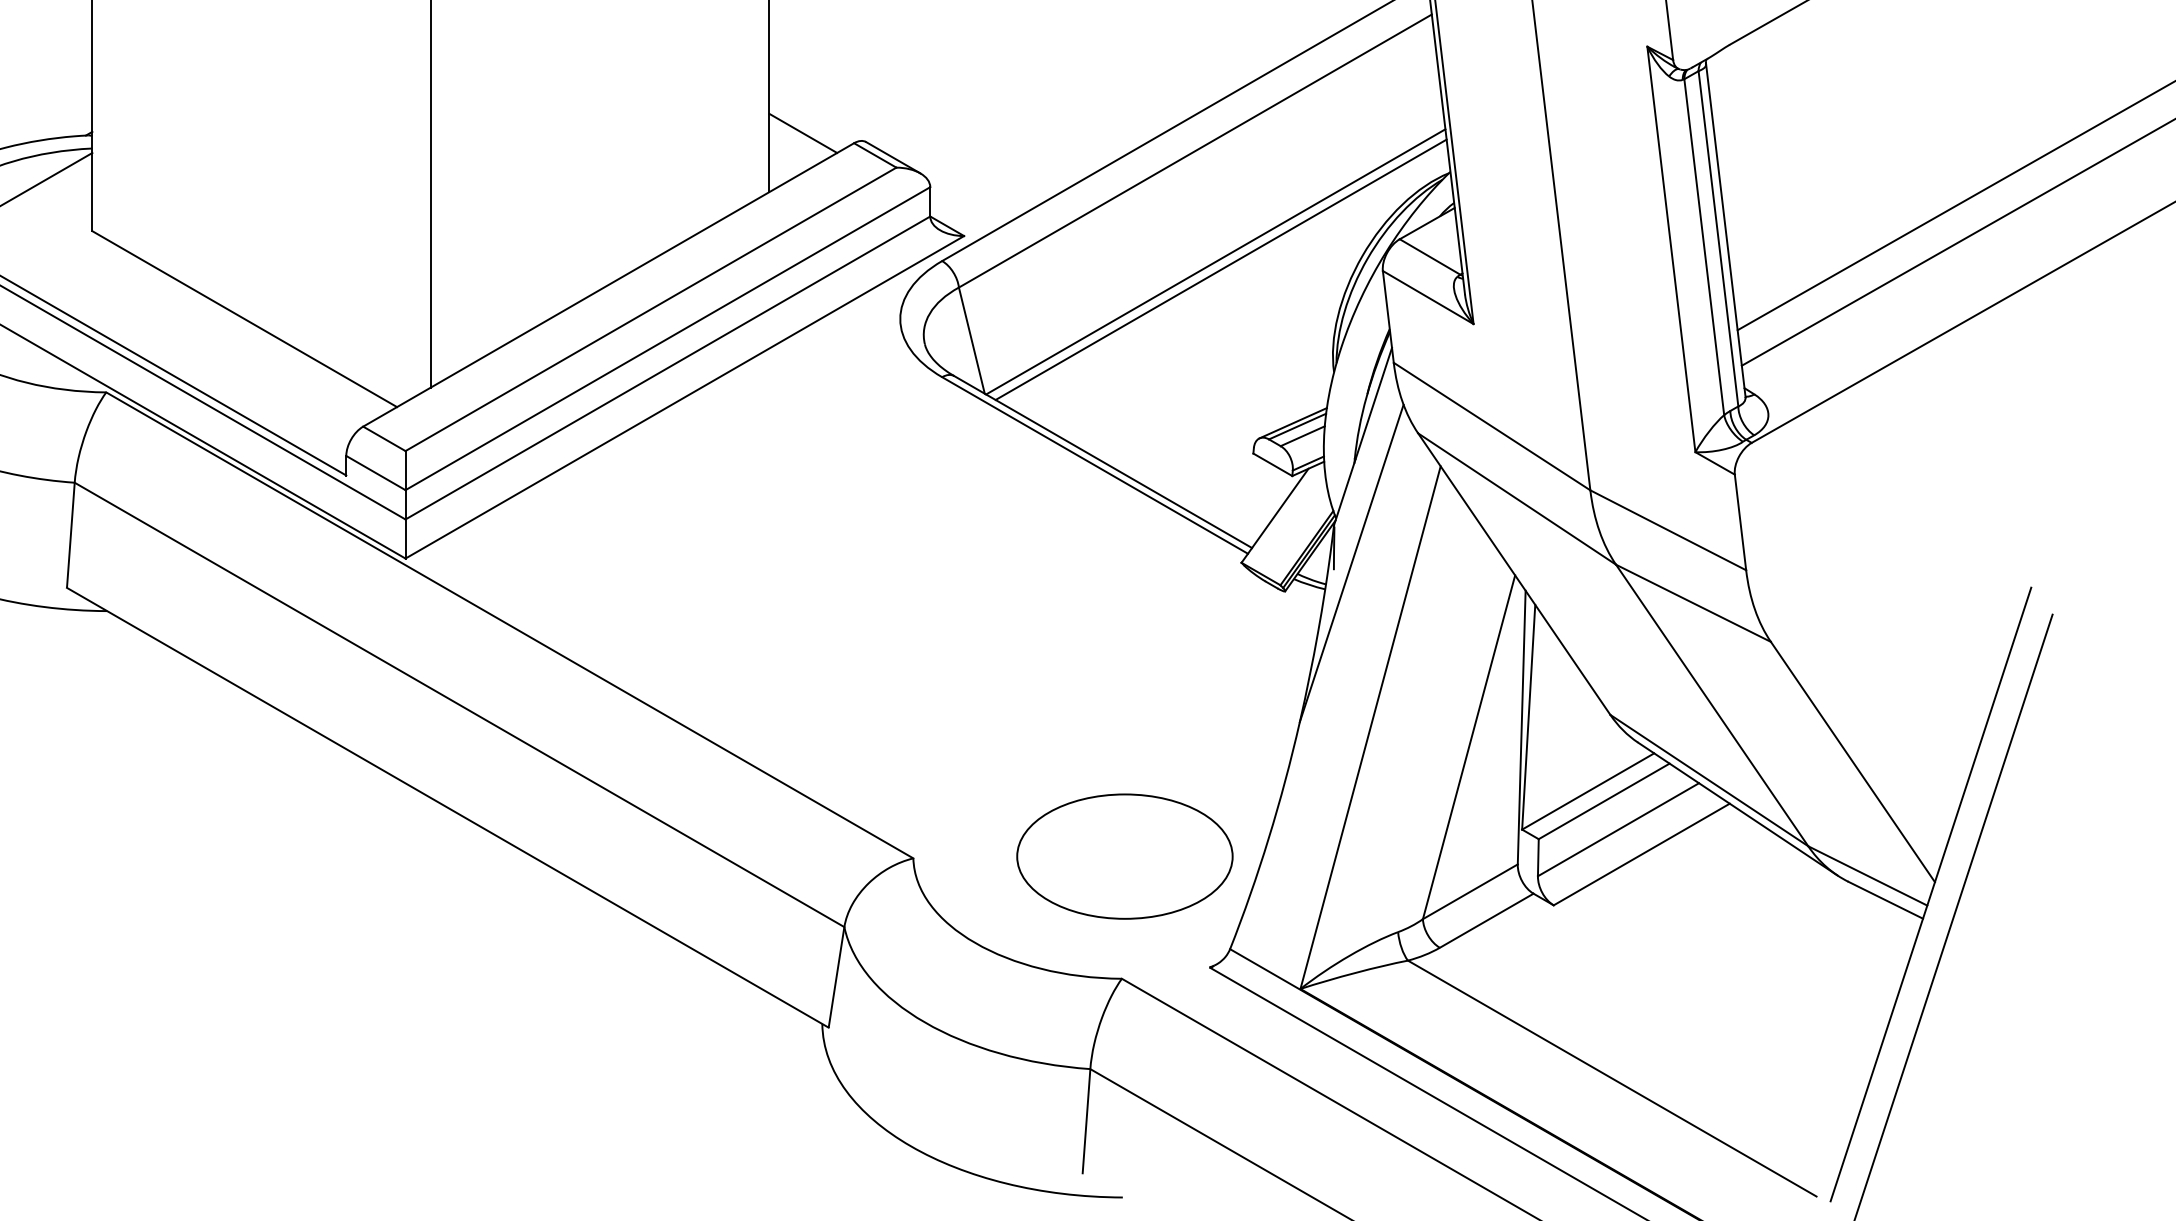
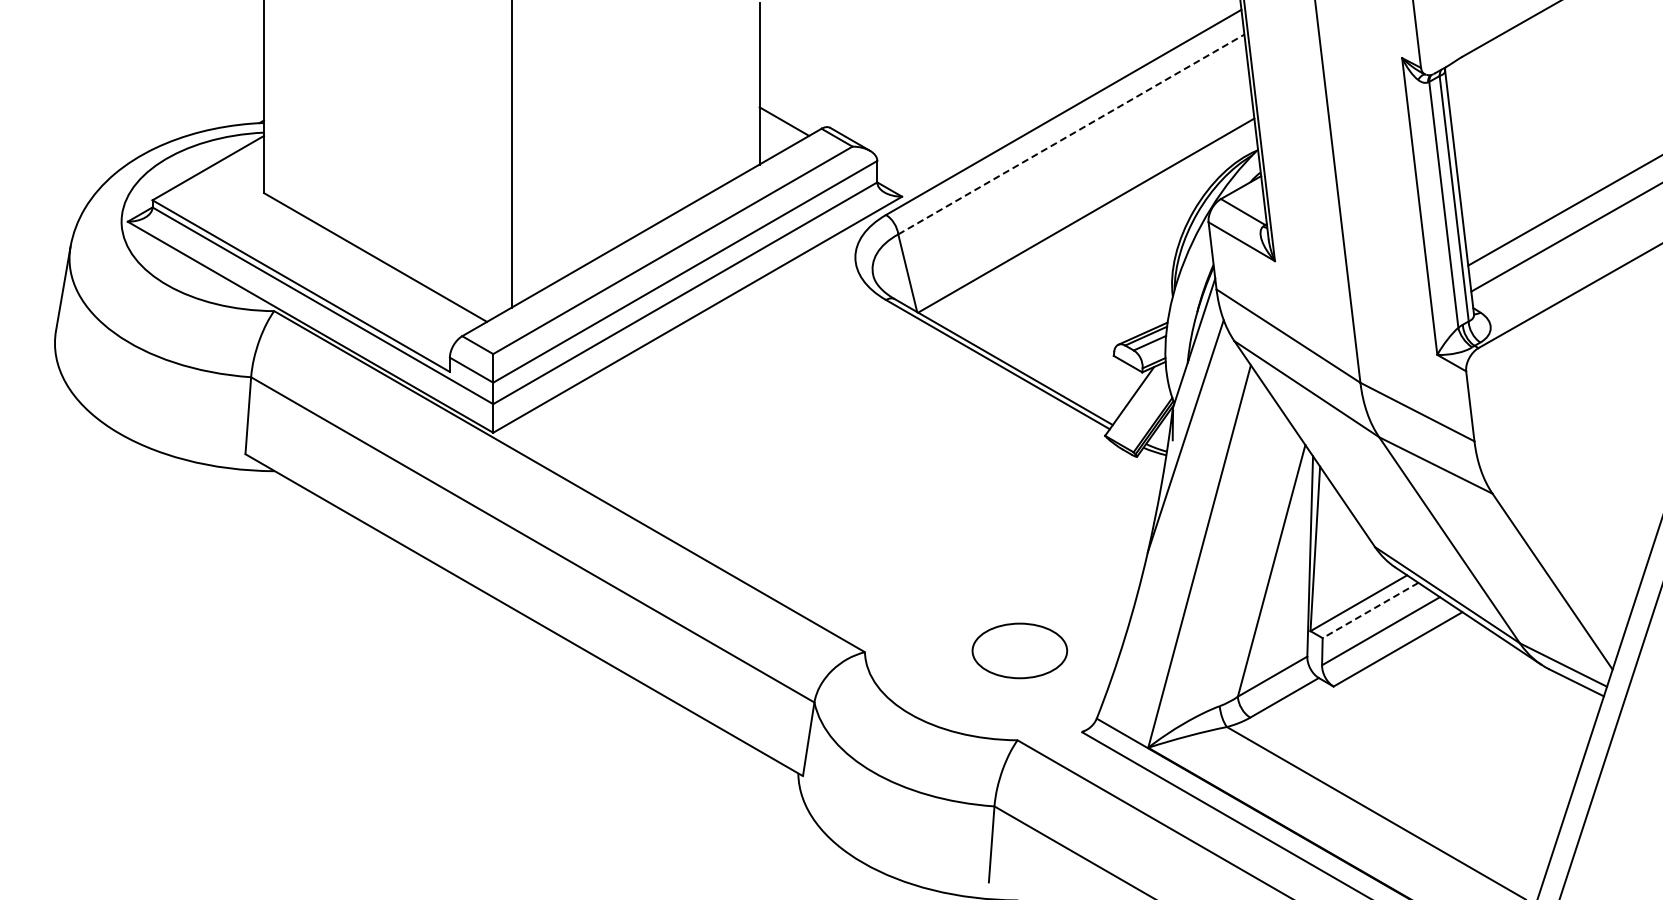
line: (1195, 151) -> (1071, 134), solid -> dashed
line: (1221, 269) -> (1090, 221), removed
line: (1604, 801) -> (1370, 610), solid -> dashed
part: (1124, 856) -> (1019, 650), size x0.6

